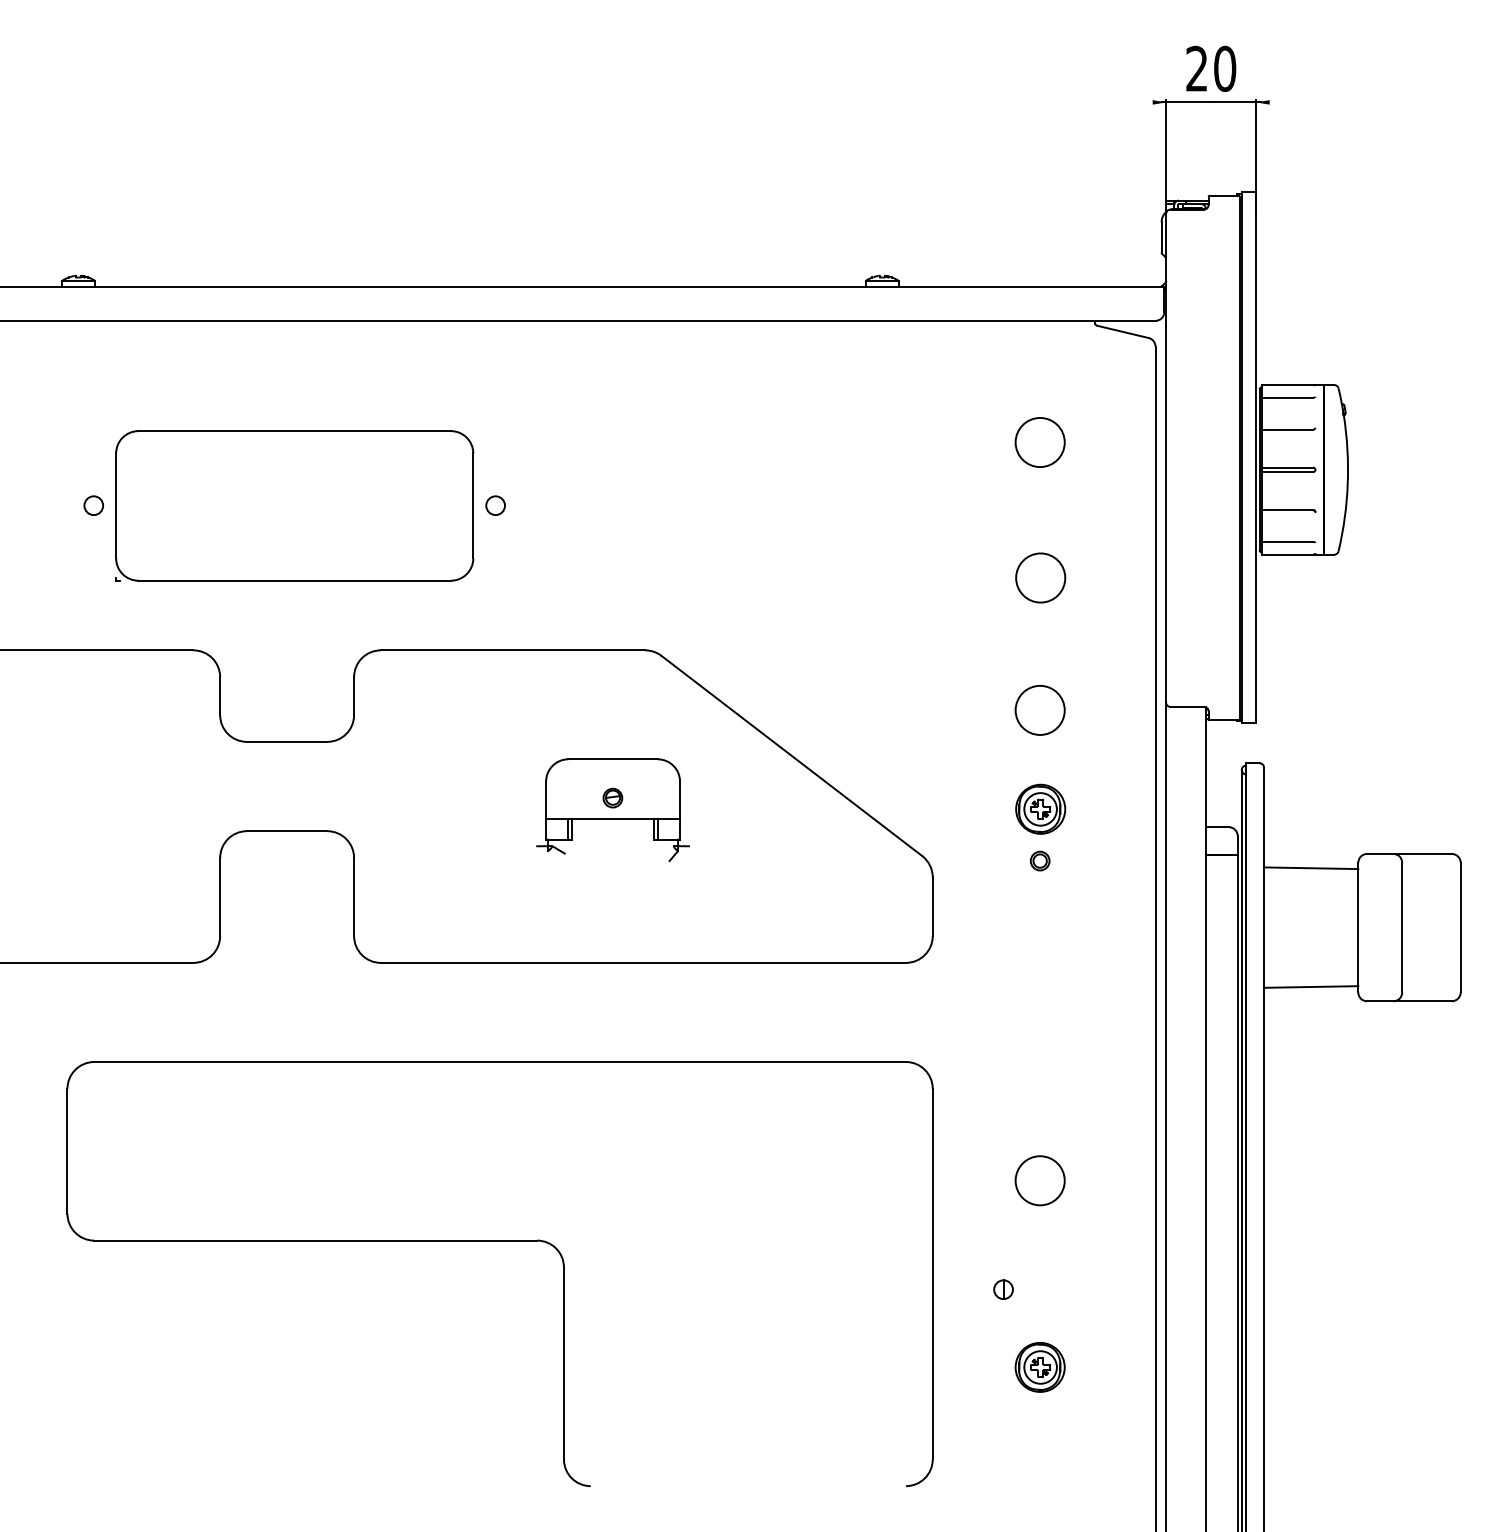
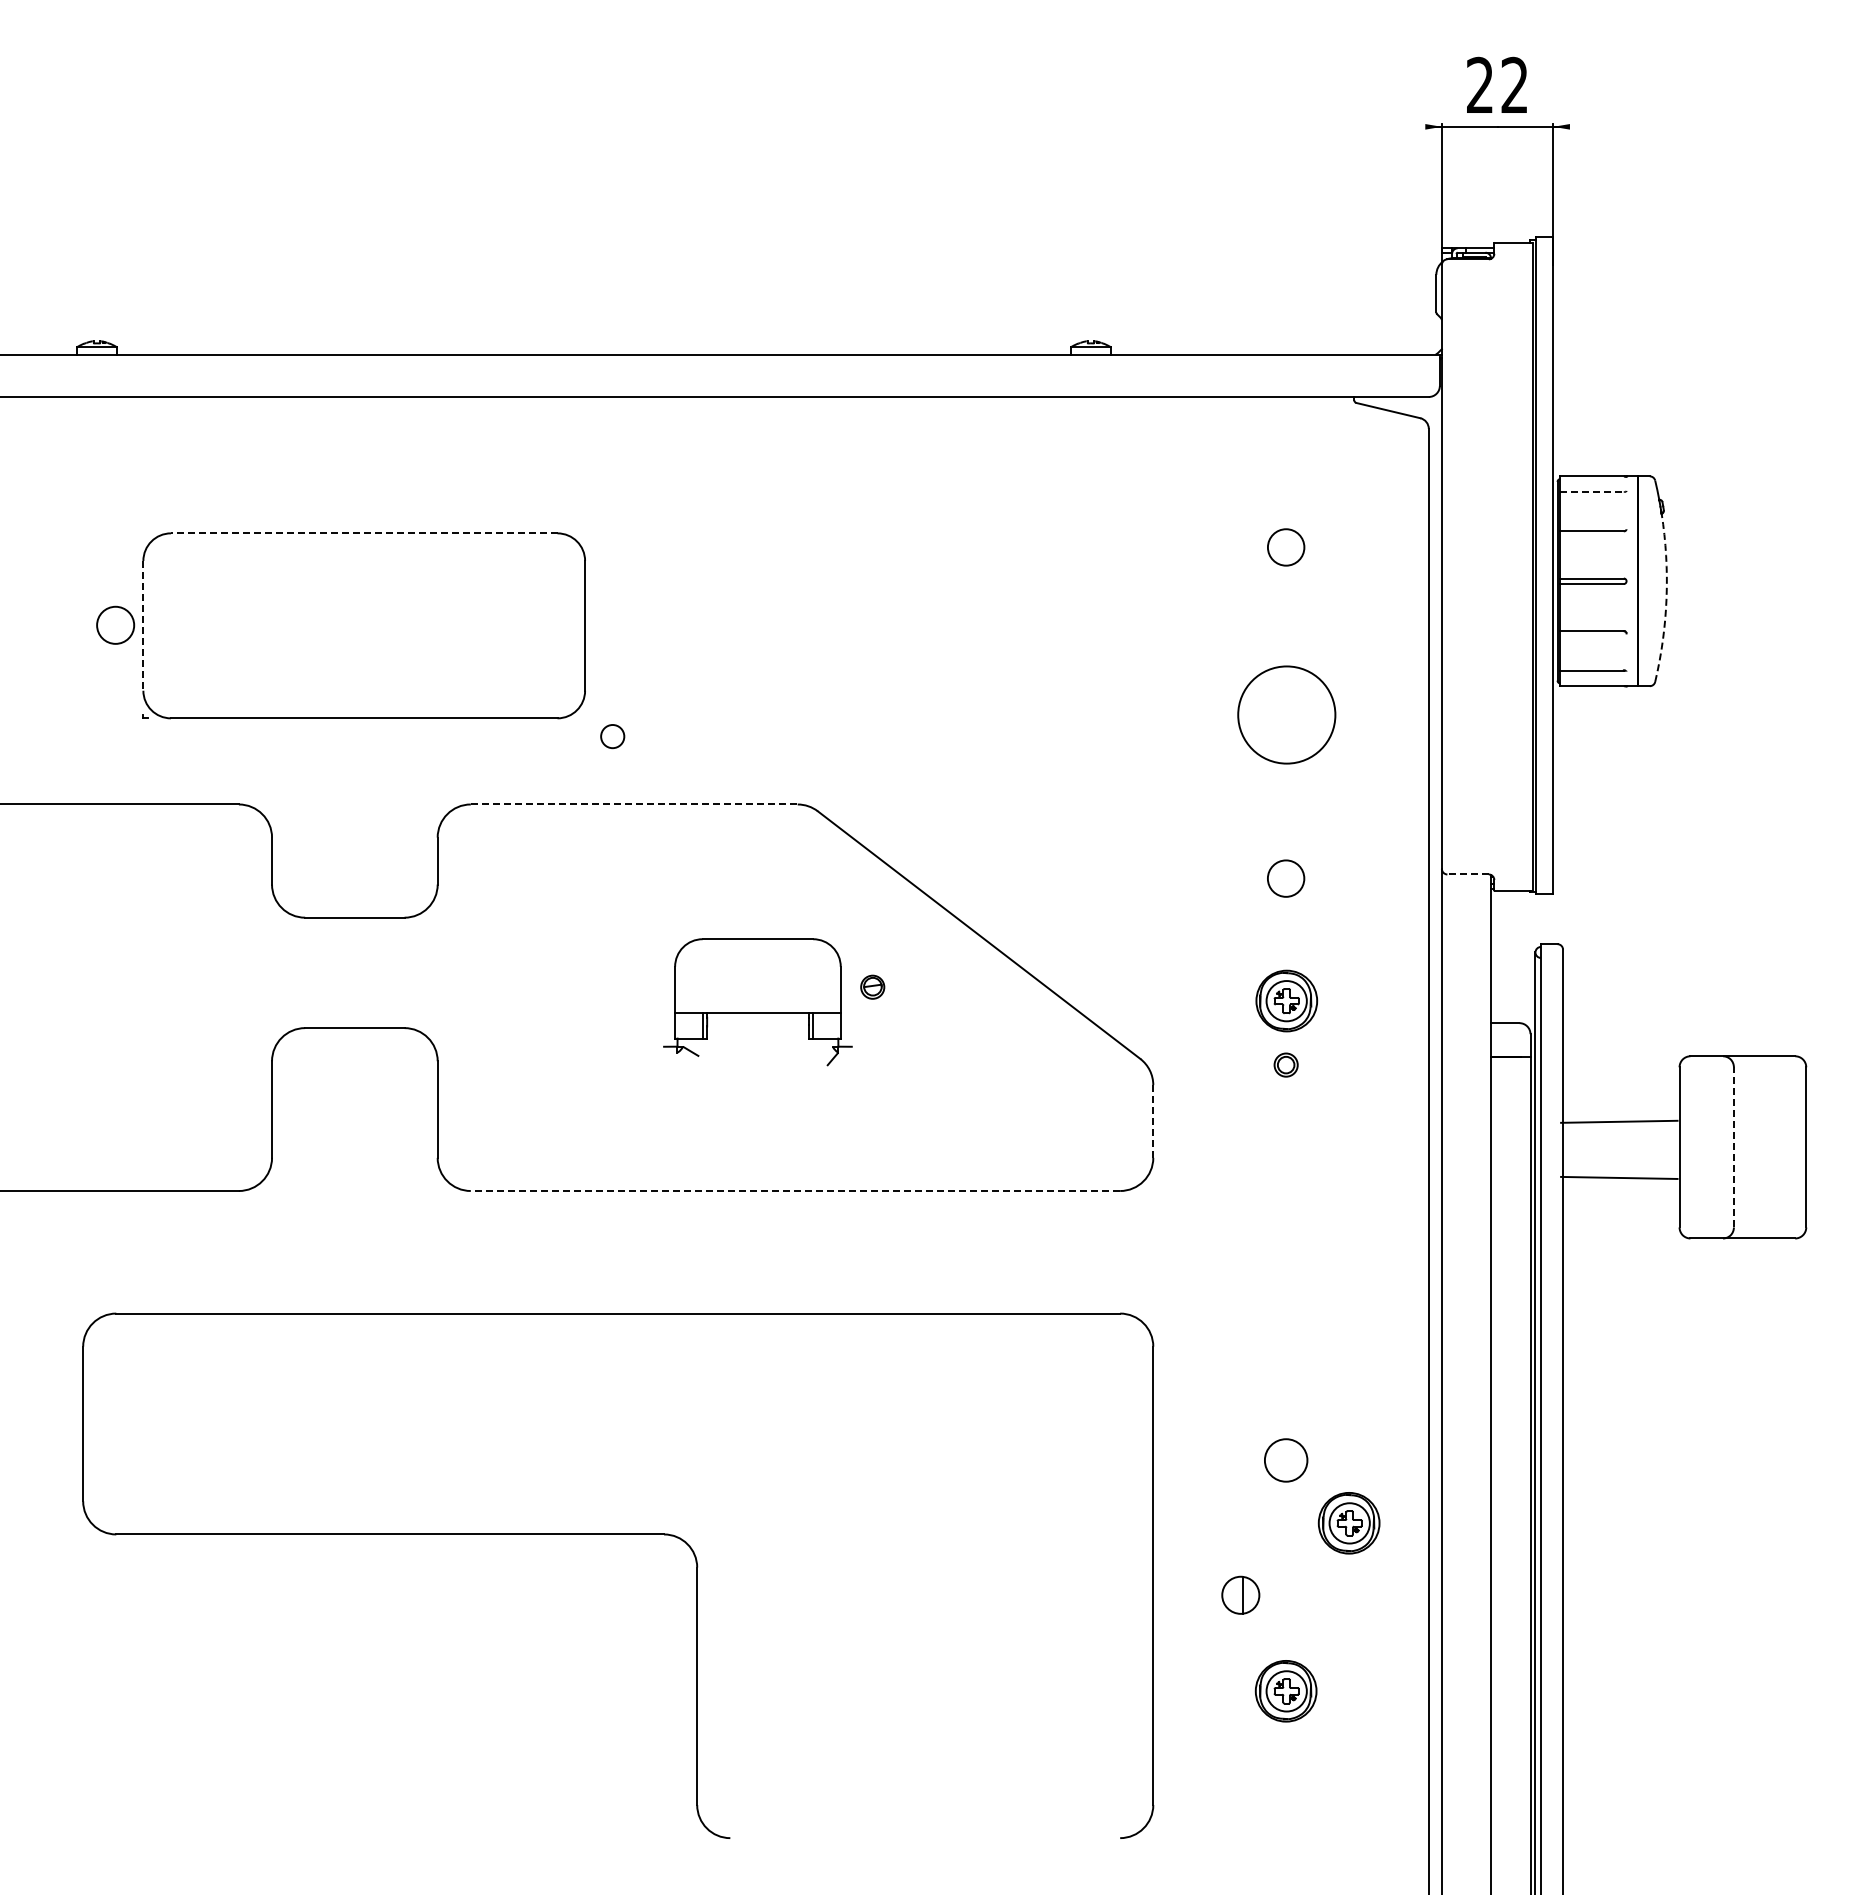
text: (1224, 68) -> (1514, 84), 20 -> 22
line: (1287, 398) -> (1592, 492), solid -> dashed
line: (294, 431) -> (363, 533), solid -> dashed
circle: (1039, 442) -> (1285, 547), size x0.6
arc: (1347, 483) -> (1666, 598), solid -> dashed
circle: (93, 505) -> (115, 625), size x1.6
line: (116, 505) -> (143, 625), solid -> dashed
circle: (495, 505) -> (612, 736), moved
circle: (1040, 577) -> (1286, 714), size x1.6
line: (513, 650) -> (634, 804), solid -> dashed
line: (1187, 706) -> (1468, 874), solid -> dashed
circle: (1039, 710) -> (1285, 878), size x0.6
part: (612, 797) -> (872, 986), moved
line: (1311, 867) -> (1619, 1177), moved
line: (932, 907) -> (1153, 1122), solid -> dashed
line: (1401, 926) -> (1733, 1146), solid -> dashed
line: (643, 963) -> (795, 1191), solid -> dashed
line: (1311, 986) -> (1619, 1121), moved
circle: (1039, 1180) -> (1285, 1460), size x0.7
part: (1090, 1231) -> (1348, 1523), added
part: (1003, 1289) -> (1240, 1594), size x1.6

